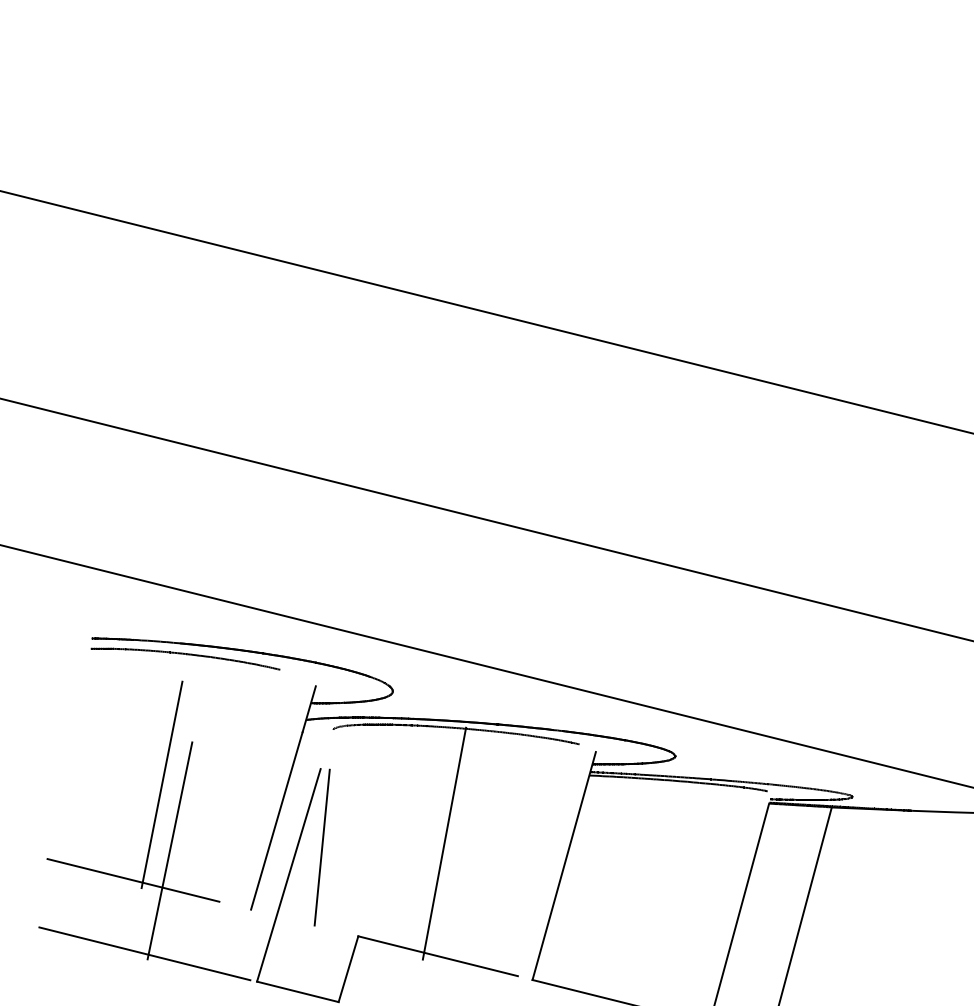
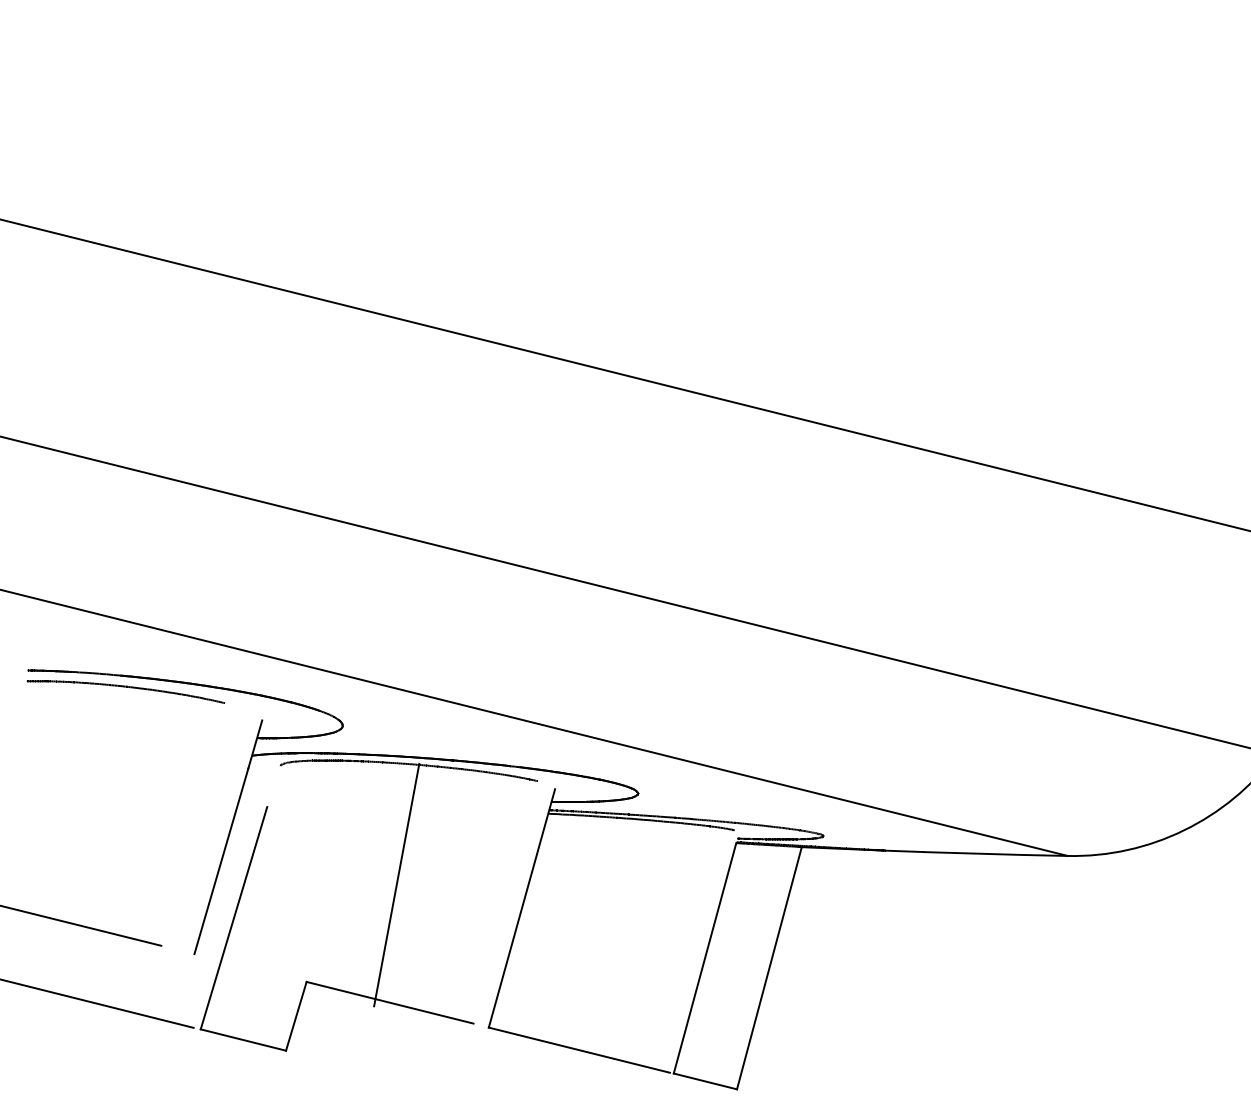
line: (162, 784) -> (101, 823), removed
line: (321, 846) -> (268, 888), removed
line: (169, 850) -> (109, 892), removed

